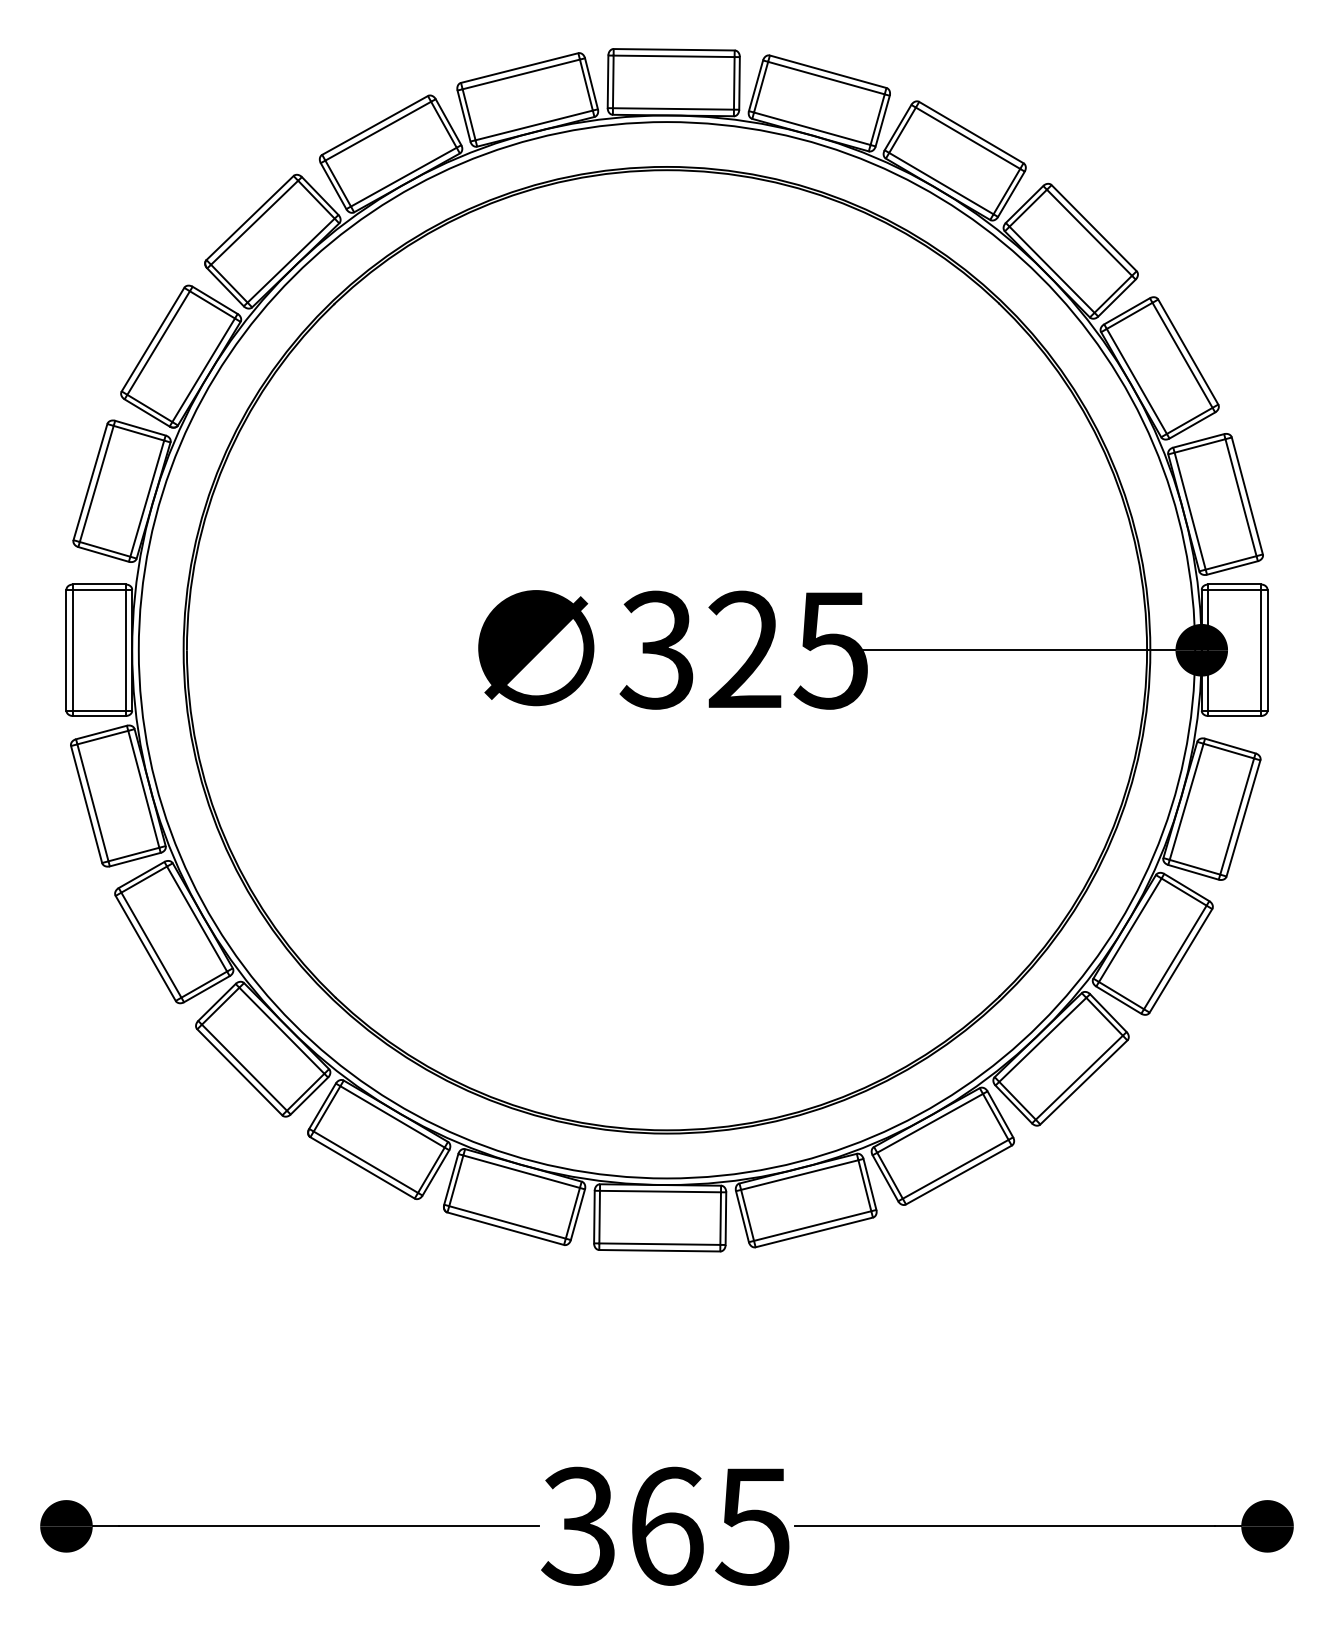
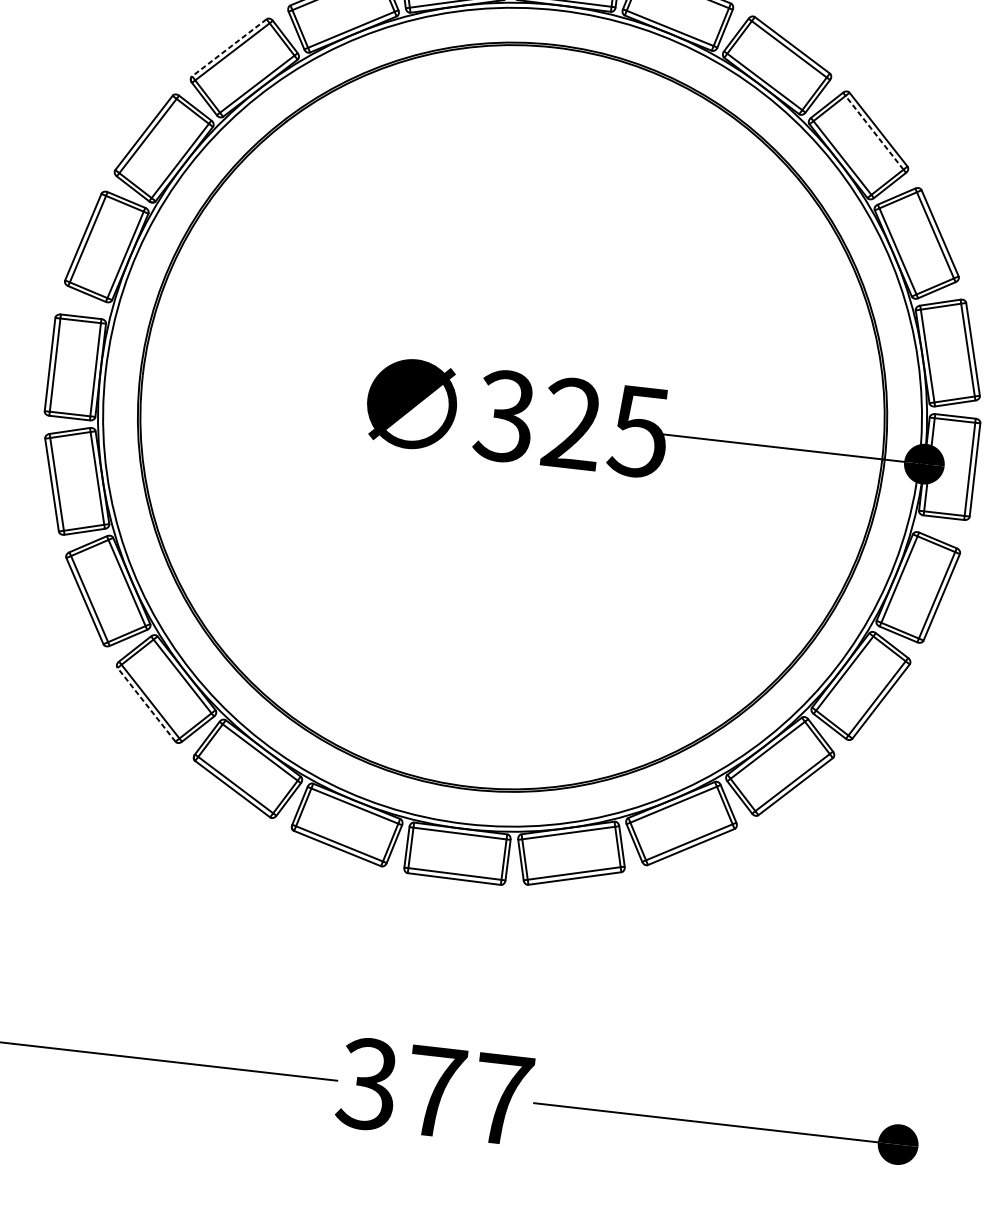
line: (250, 218) -> (229, 48), solid -> dashed
line: (1089, 232) -> (874, 132), solid -> dashed
line: (239, 1071) -> (146, 704), solid -> dashed
text: (710, 1525) -> (469, 1095), 365 -> 377

